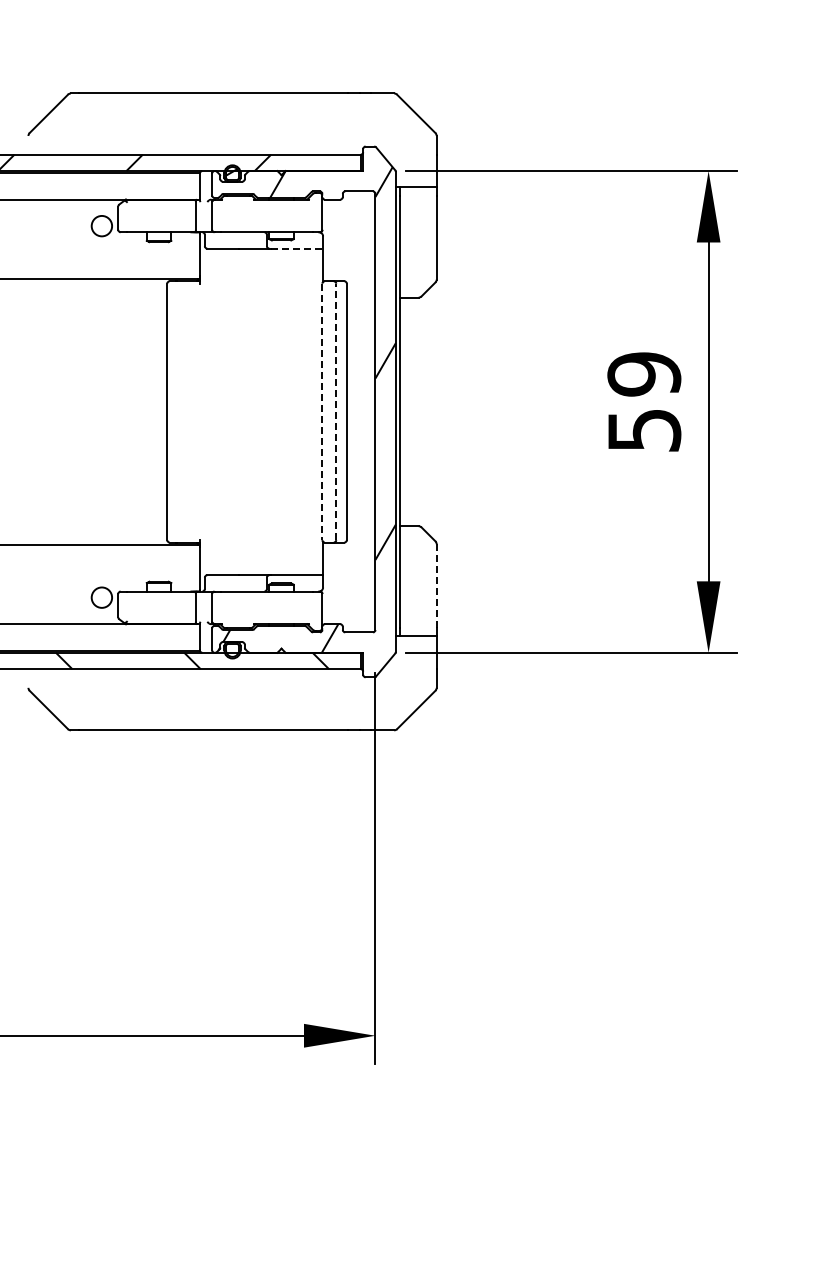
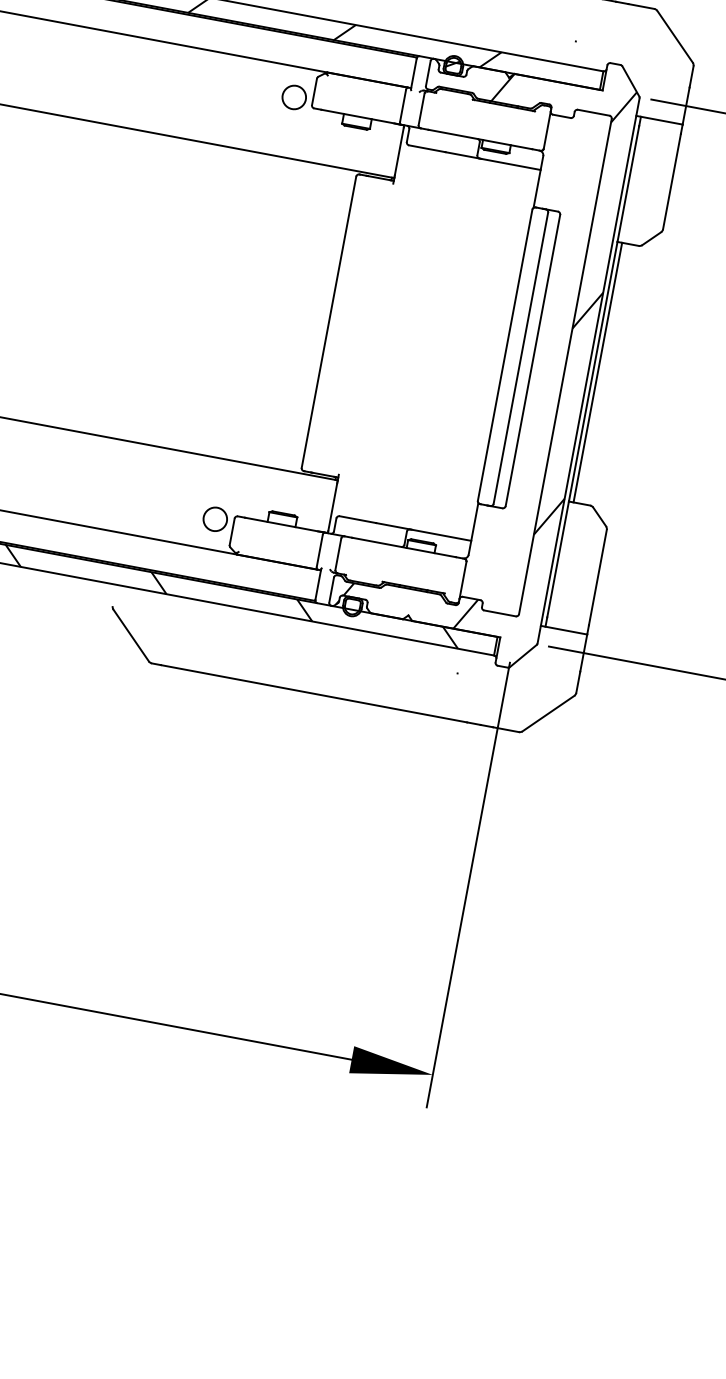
line: (297, 248) -> (511, 164), dashed -> solid
line: (336, 411) -> (521, 357), dashed -> solid
line: (404, 411) -> (598, 372), added
line: (322, 412) -> (505, 355), dashed -> solid
line: (436, 585) -> (597, 576), dashed -> solid

